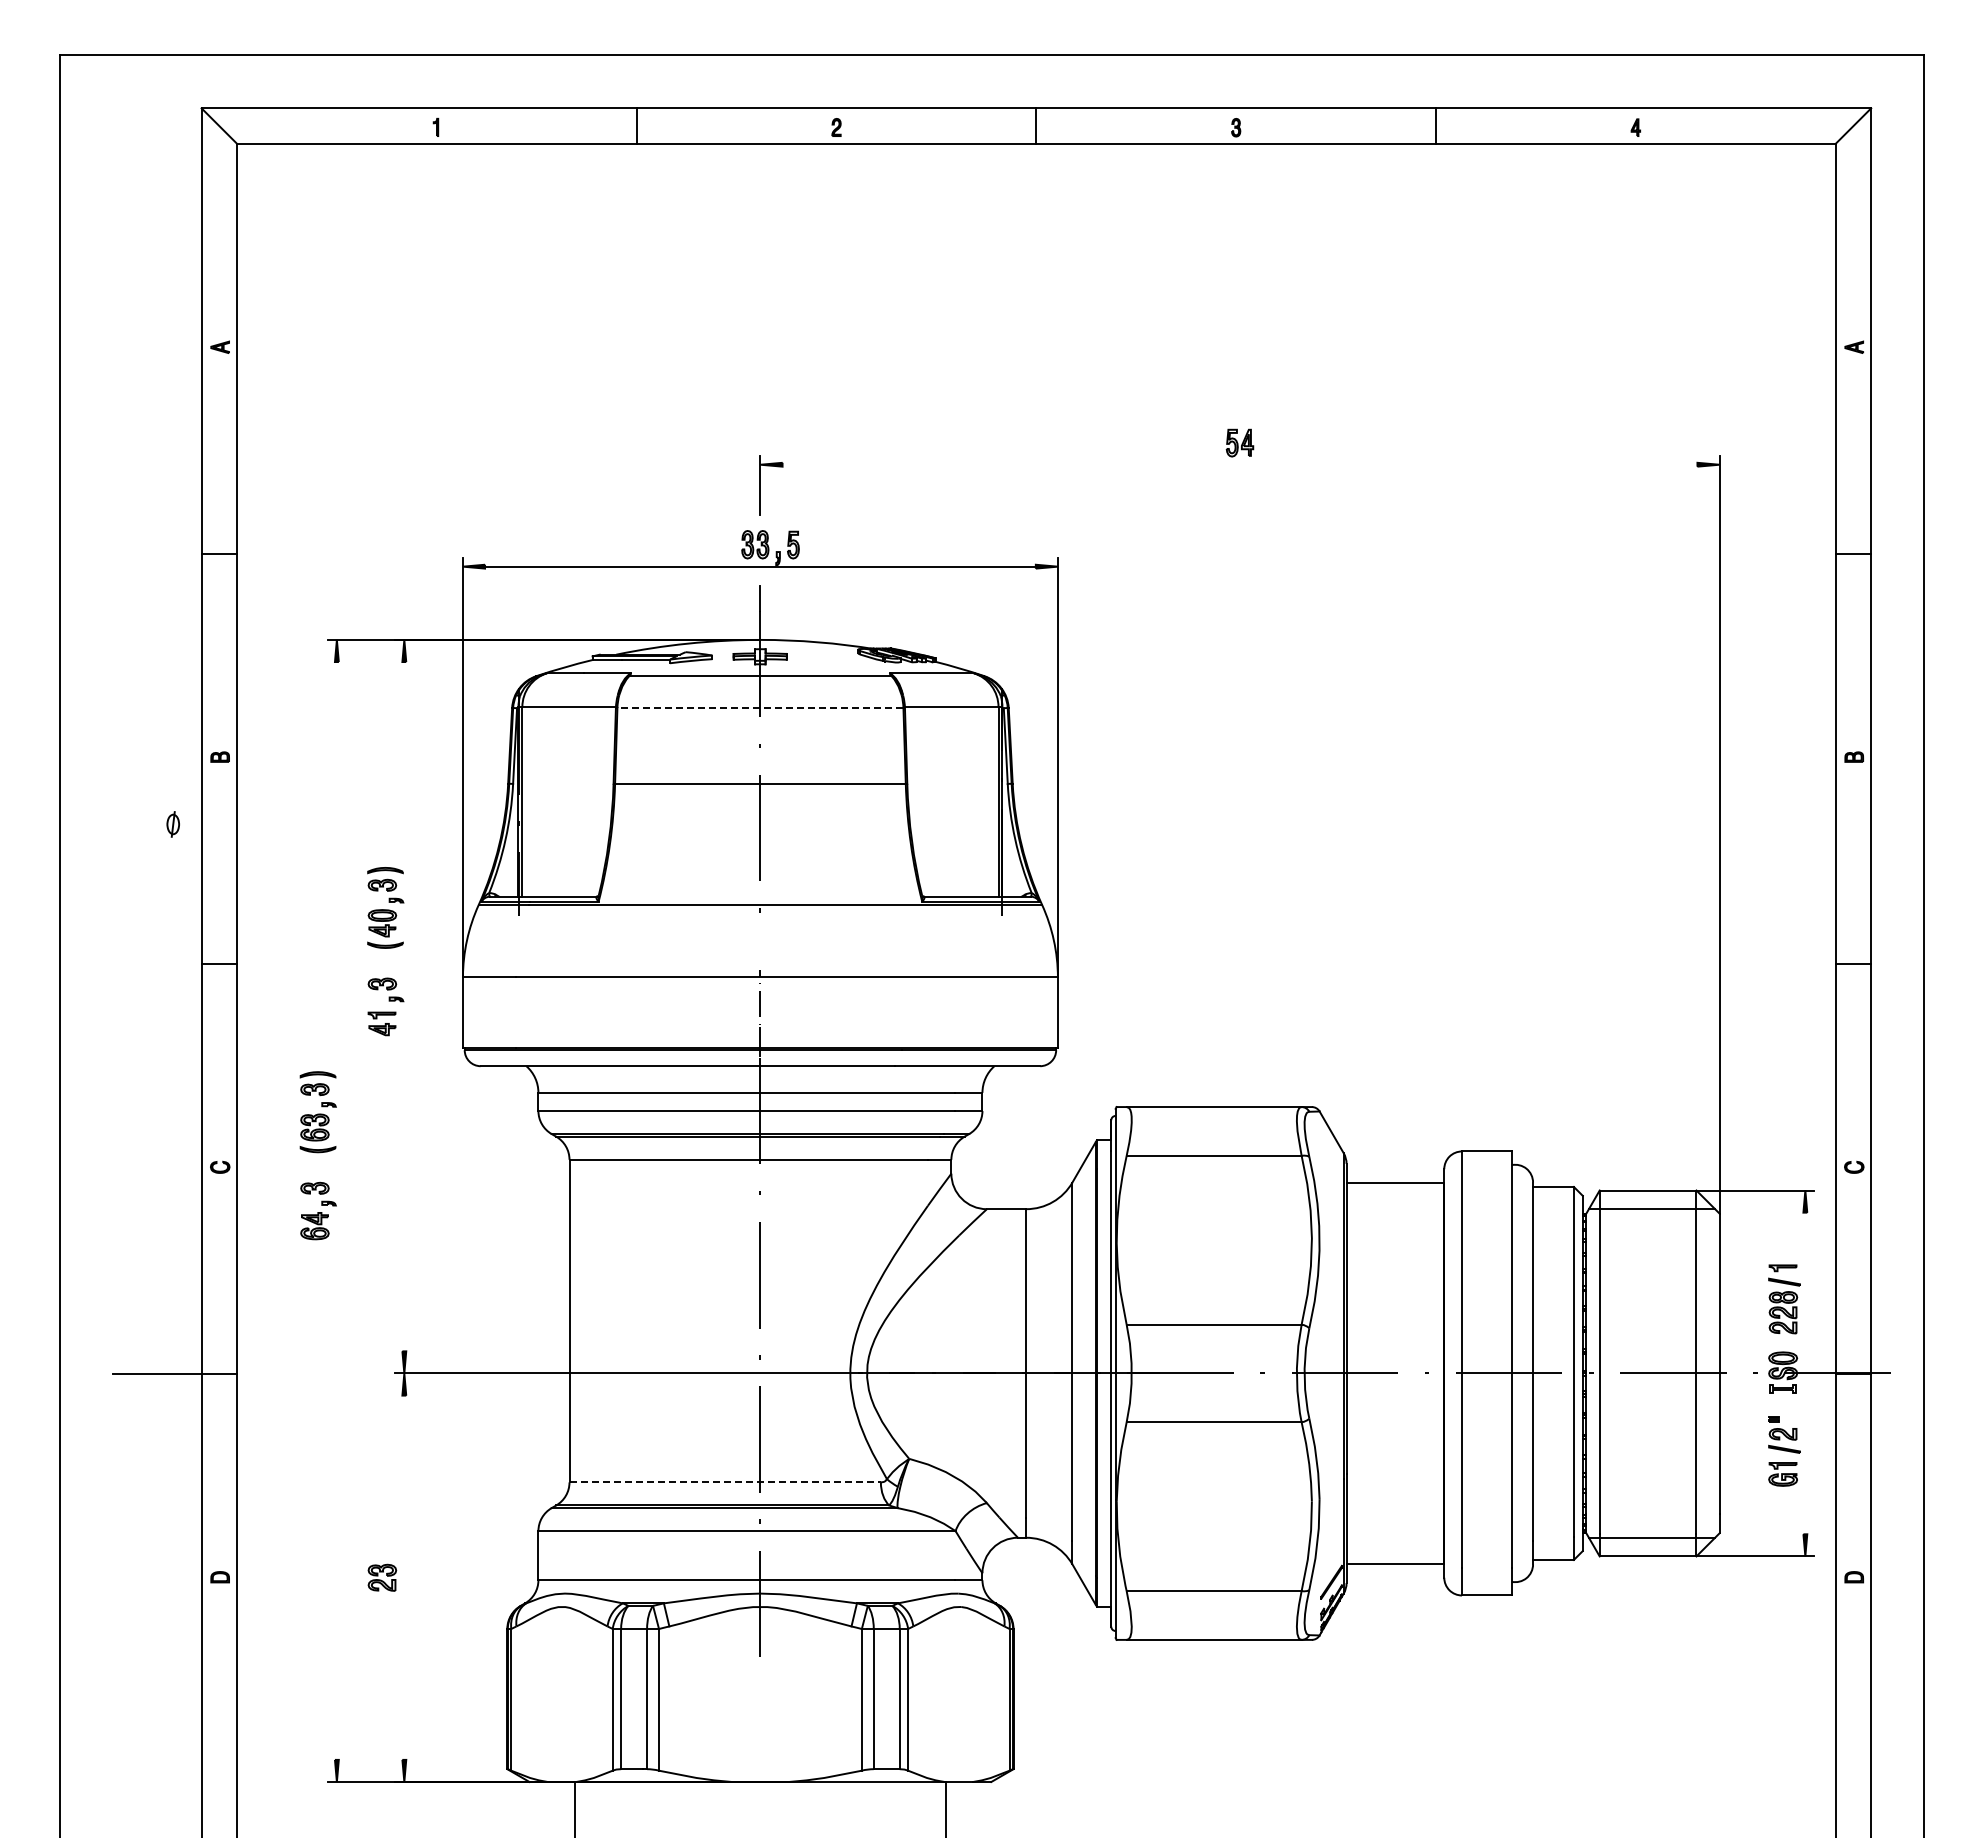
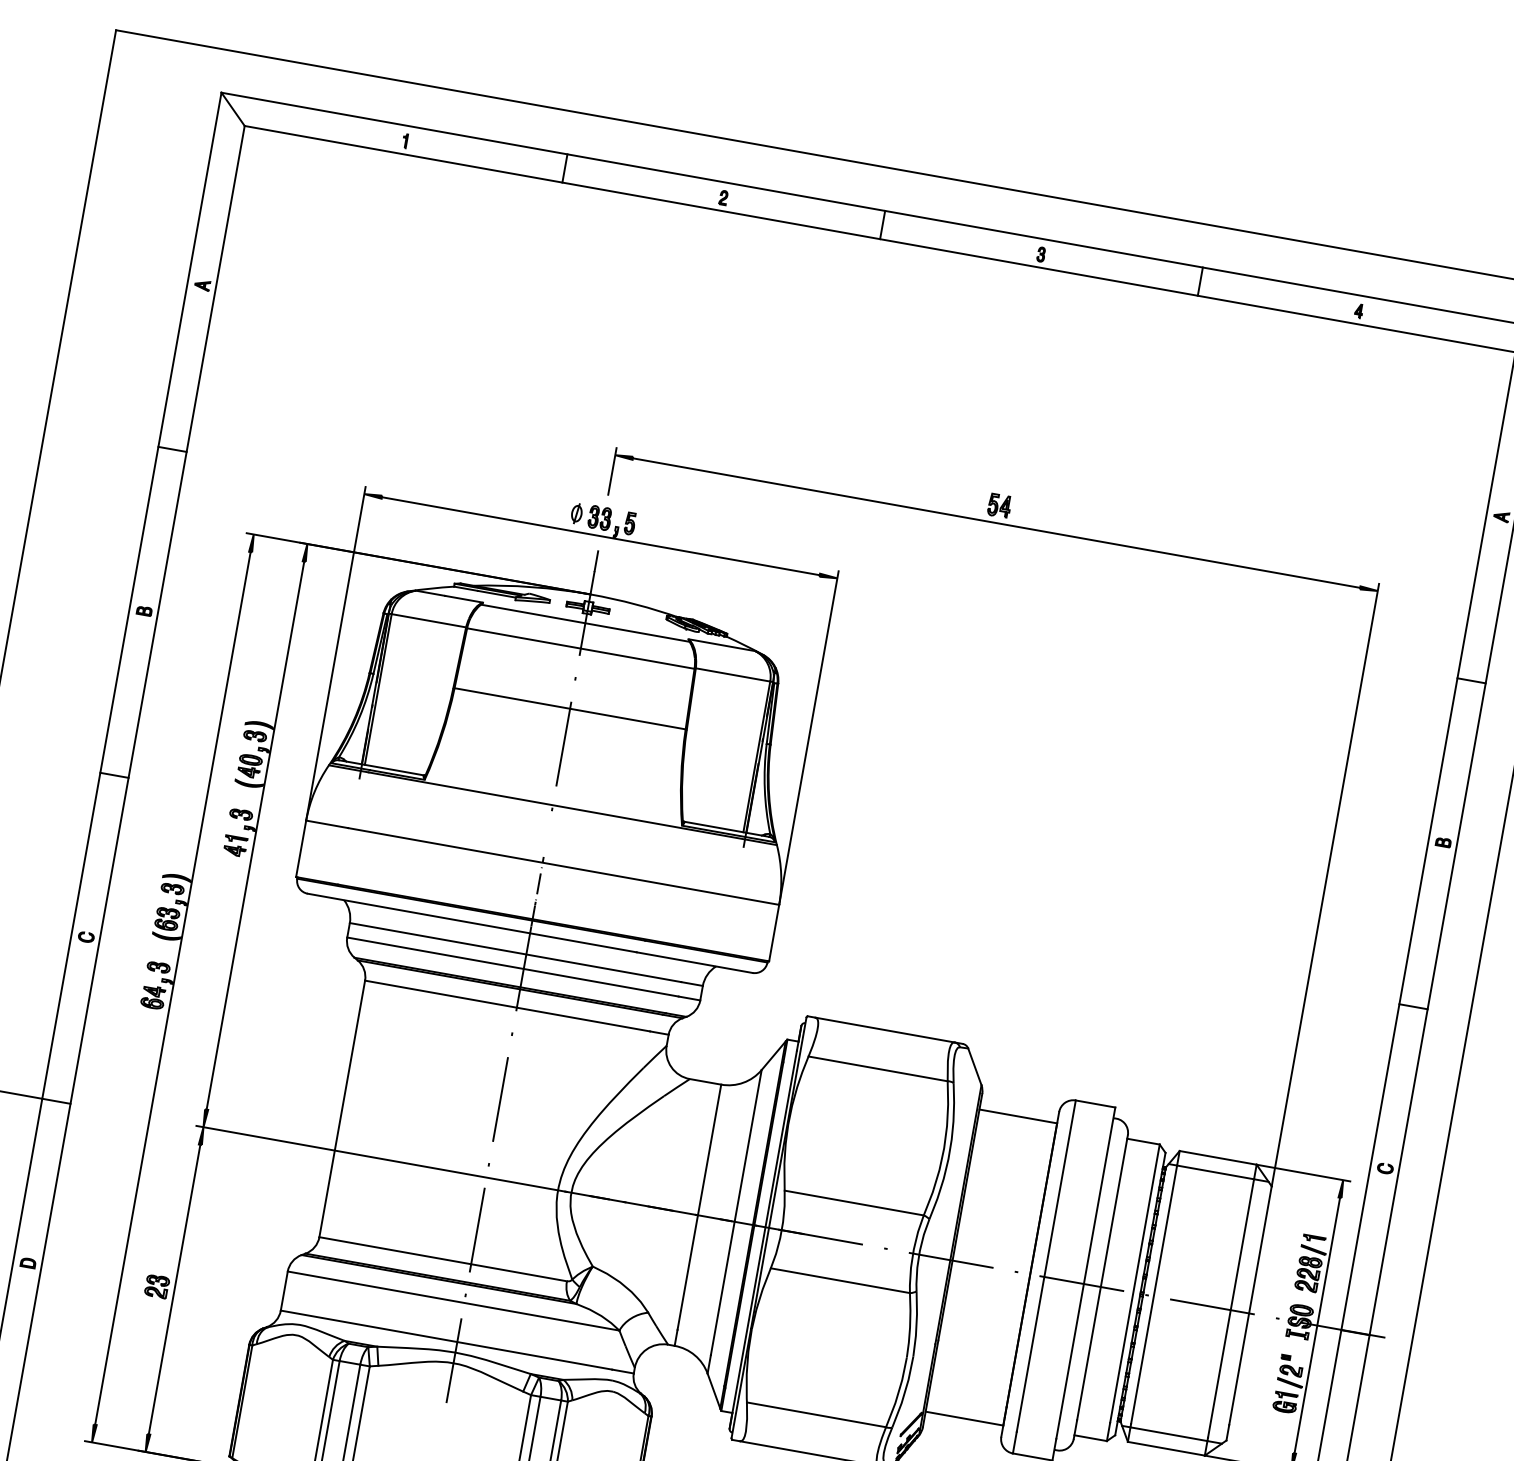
line: (1239, 464) -> (996, 522), added
line: (759, 708) -> (580, 648), dashed -> solid
part: (172, 824) -> (576, 513), moved
line: (404, 1006) -> (255, 835), added
line: (336, 1210) -> (172, 988), added
line: (1805, 1373) -> (1317, 1325), added
line: (725, 1482) -> (443, 1259), dashed -> solid
line: (404, 1577) -> (174, 1289), added

